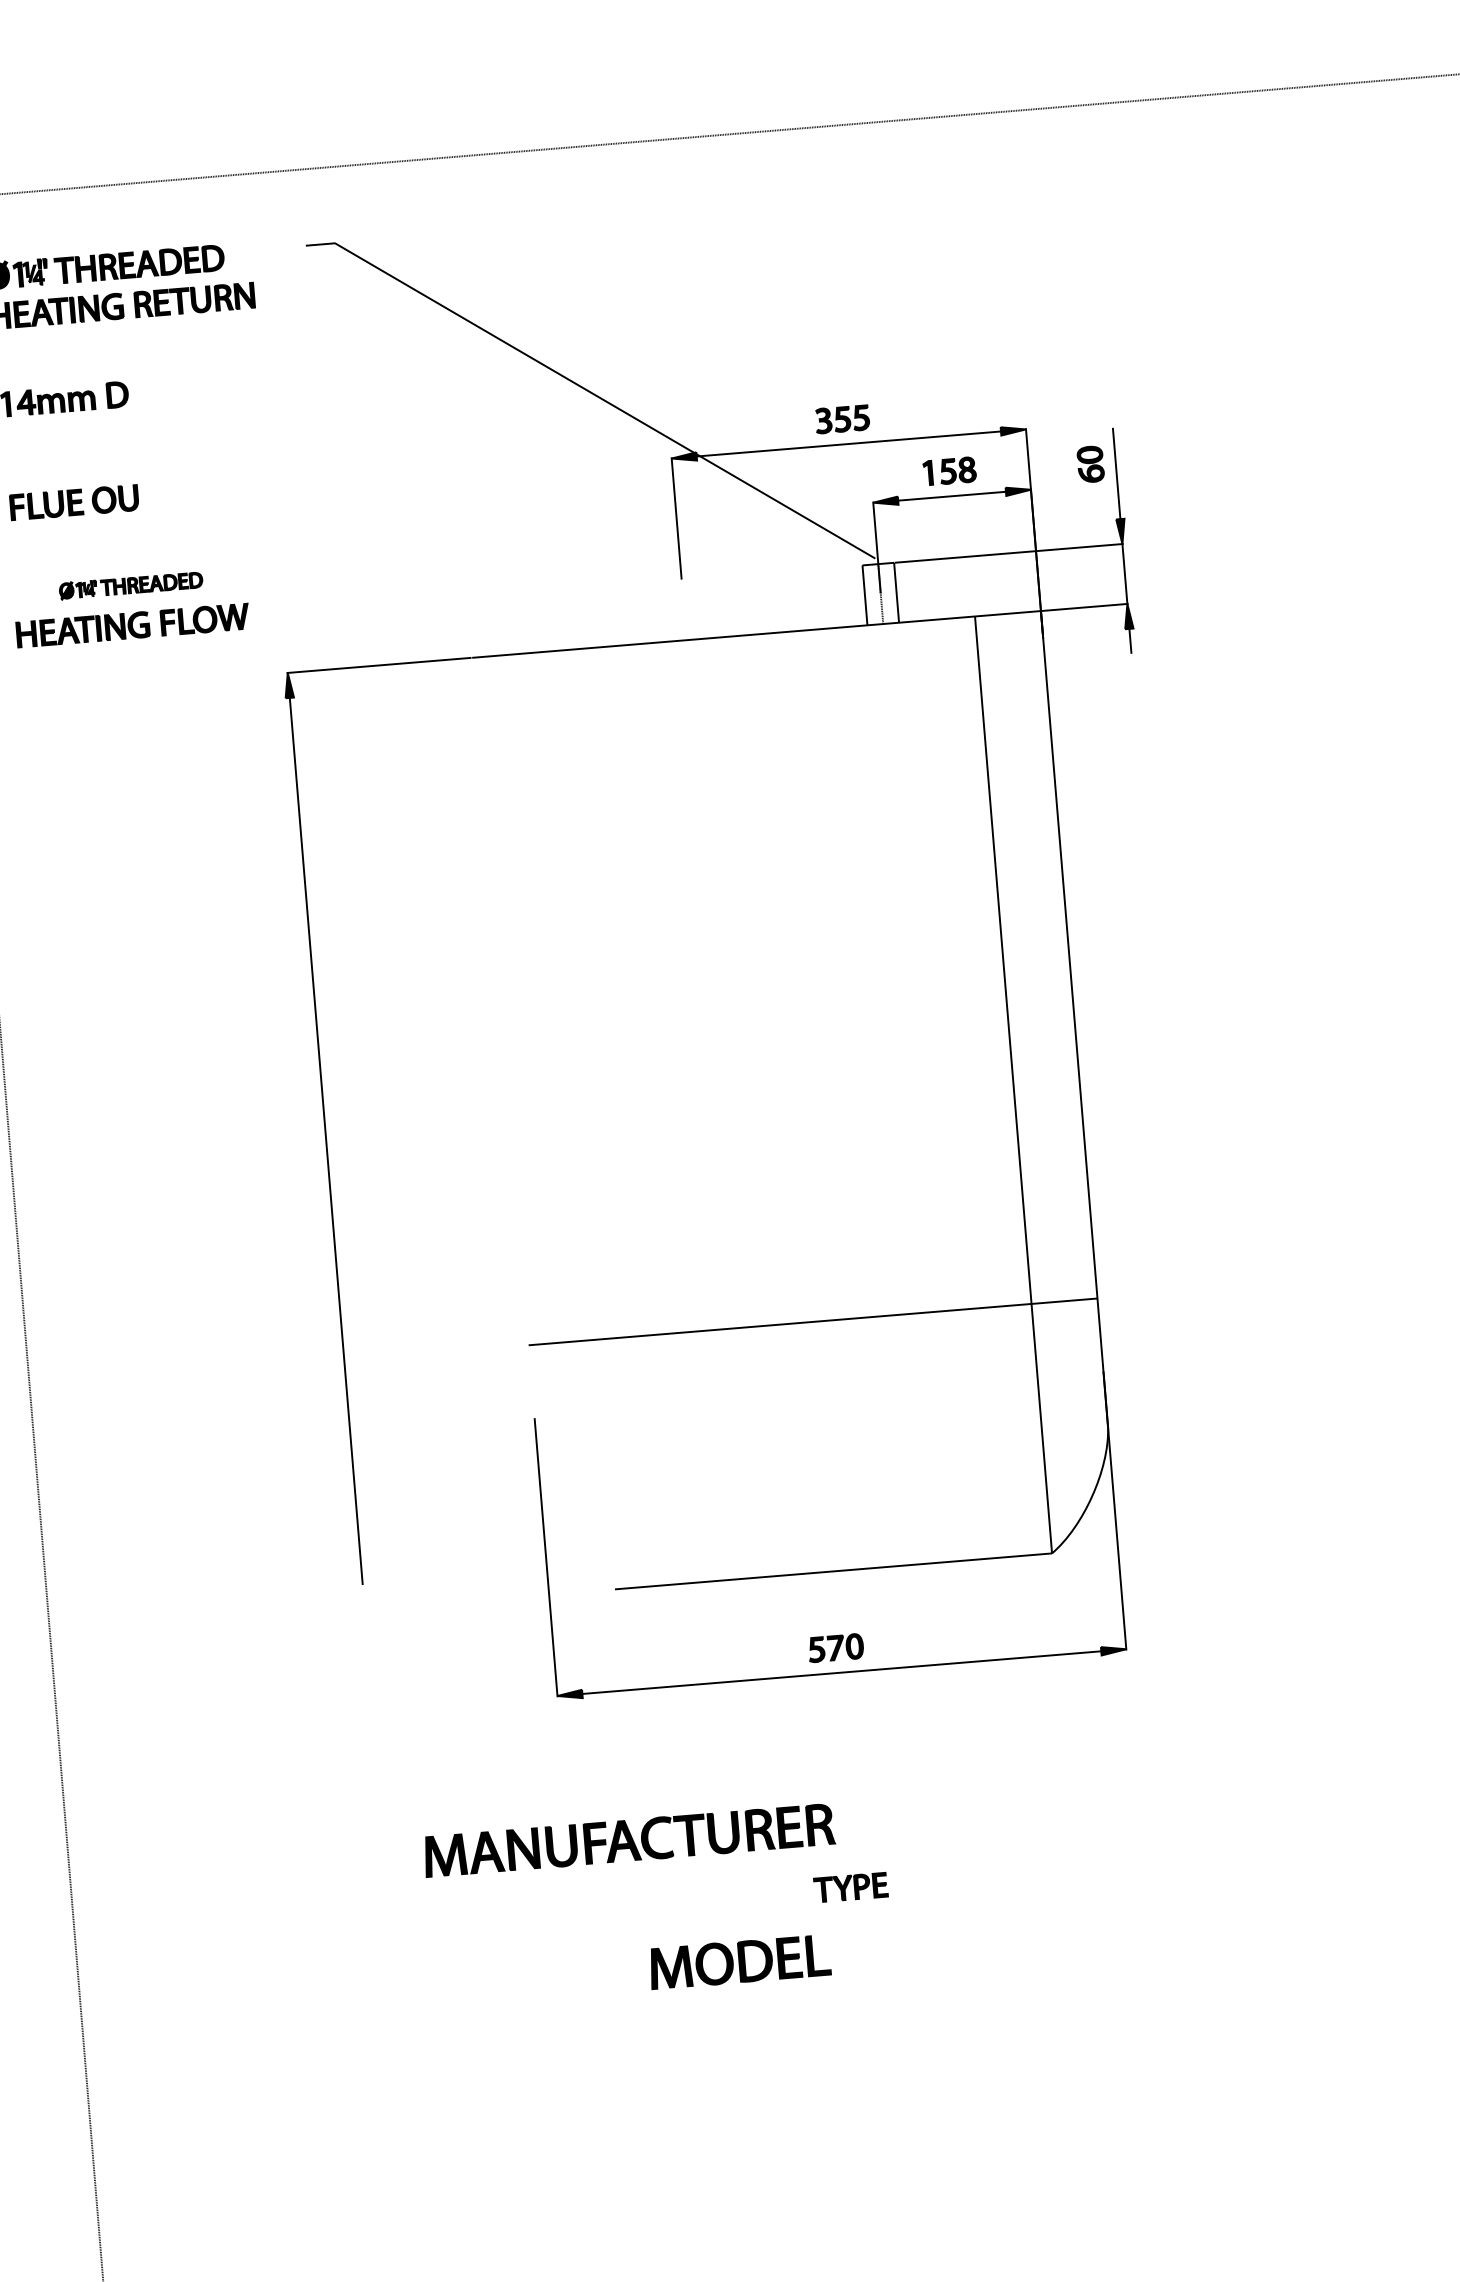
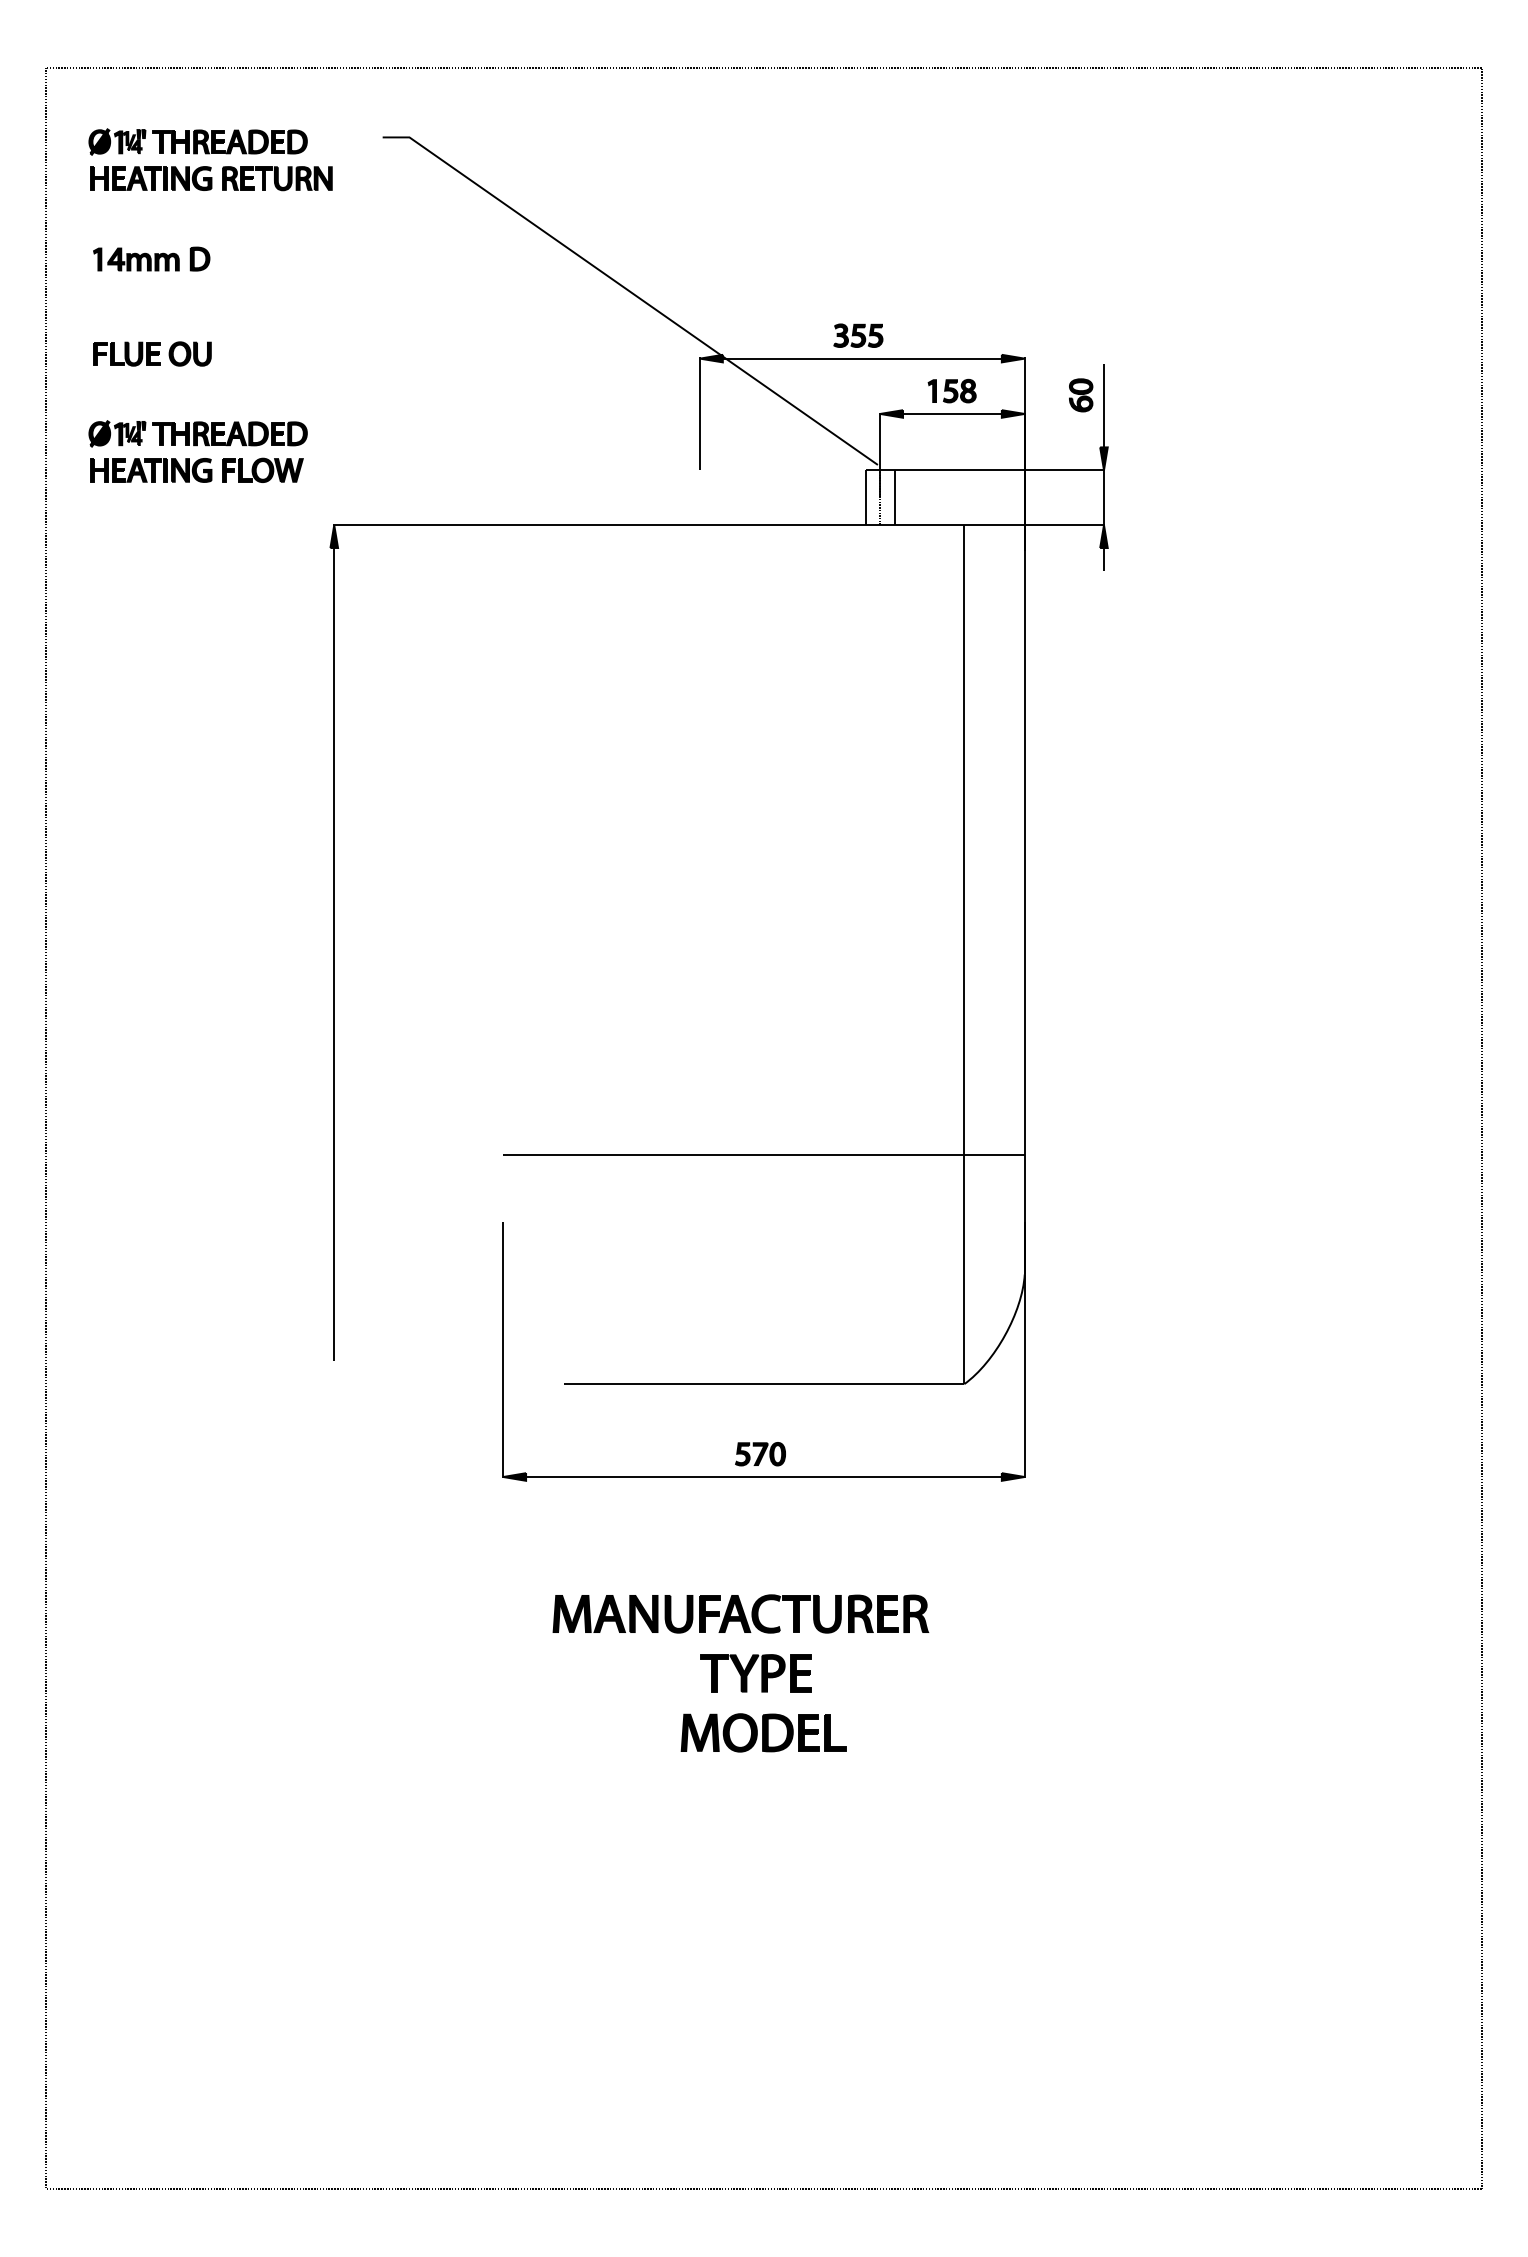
part: (130, 585) -> (197, 433), size x1.67
part: (628, 1840) -> (740, 1613), moved
part: (850, 1887) -> (755, 1673), size x1.67
part: (739, 1961) -> (763, 1732), moved

